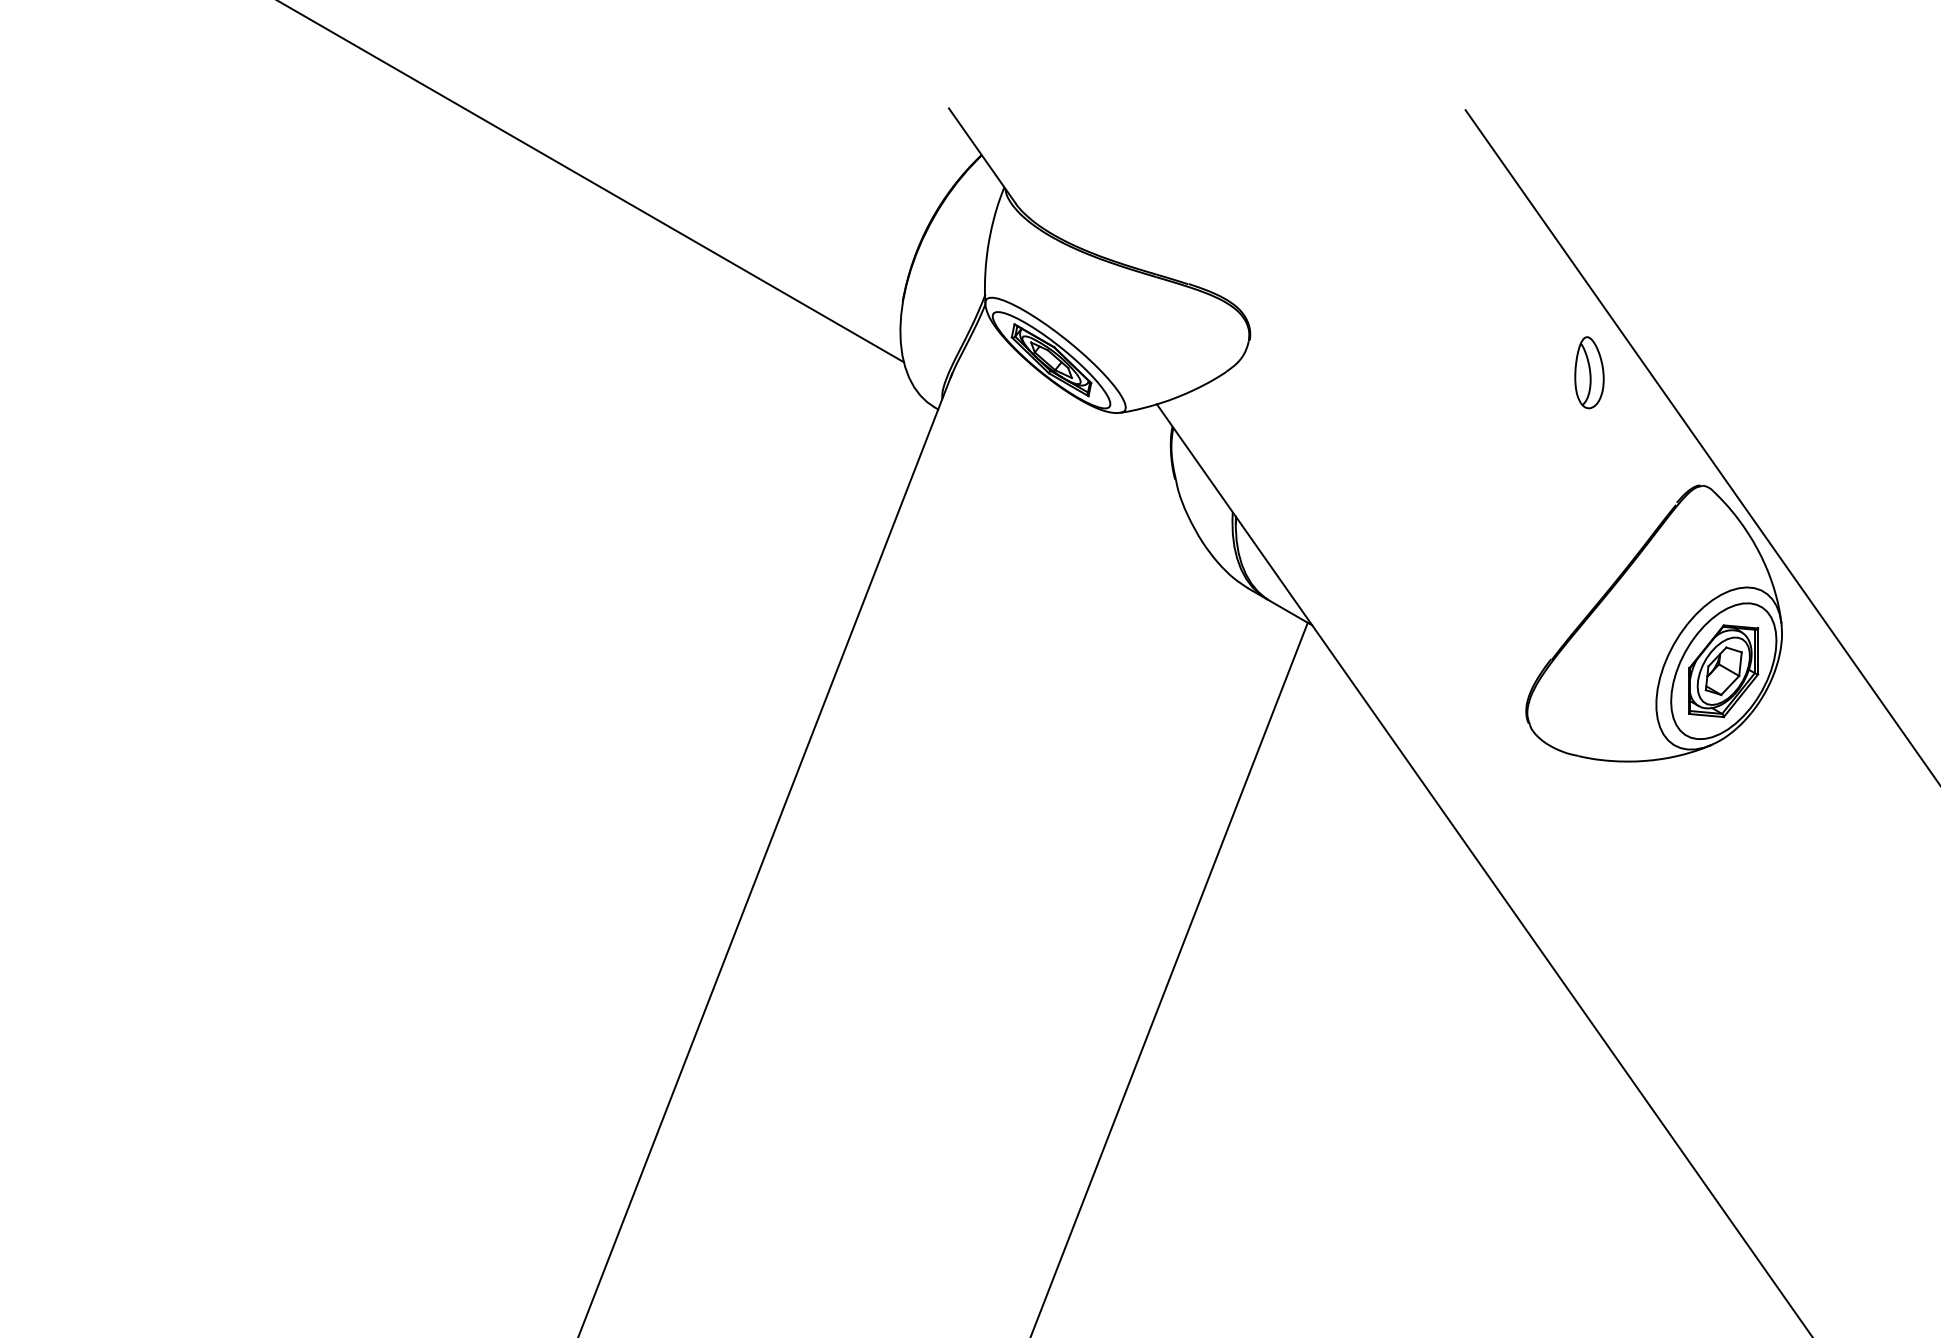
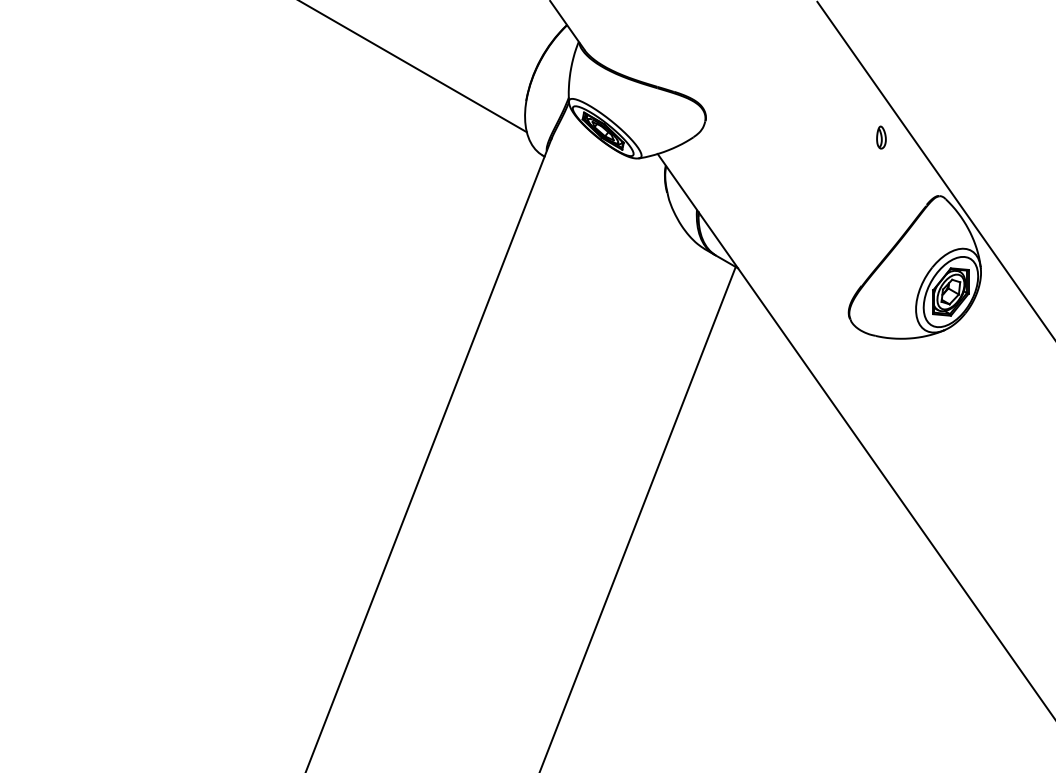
part: (1589, 372) -> (881, 137), size x0.6

